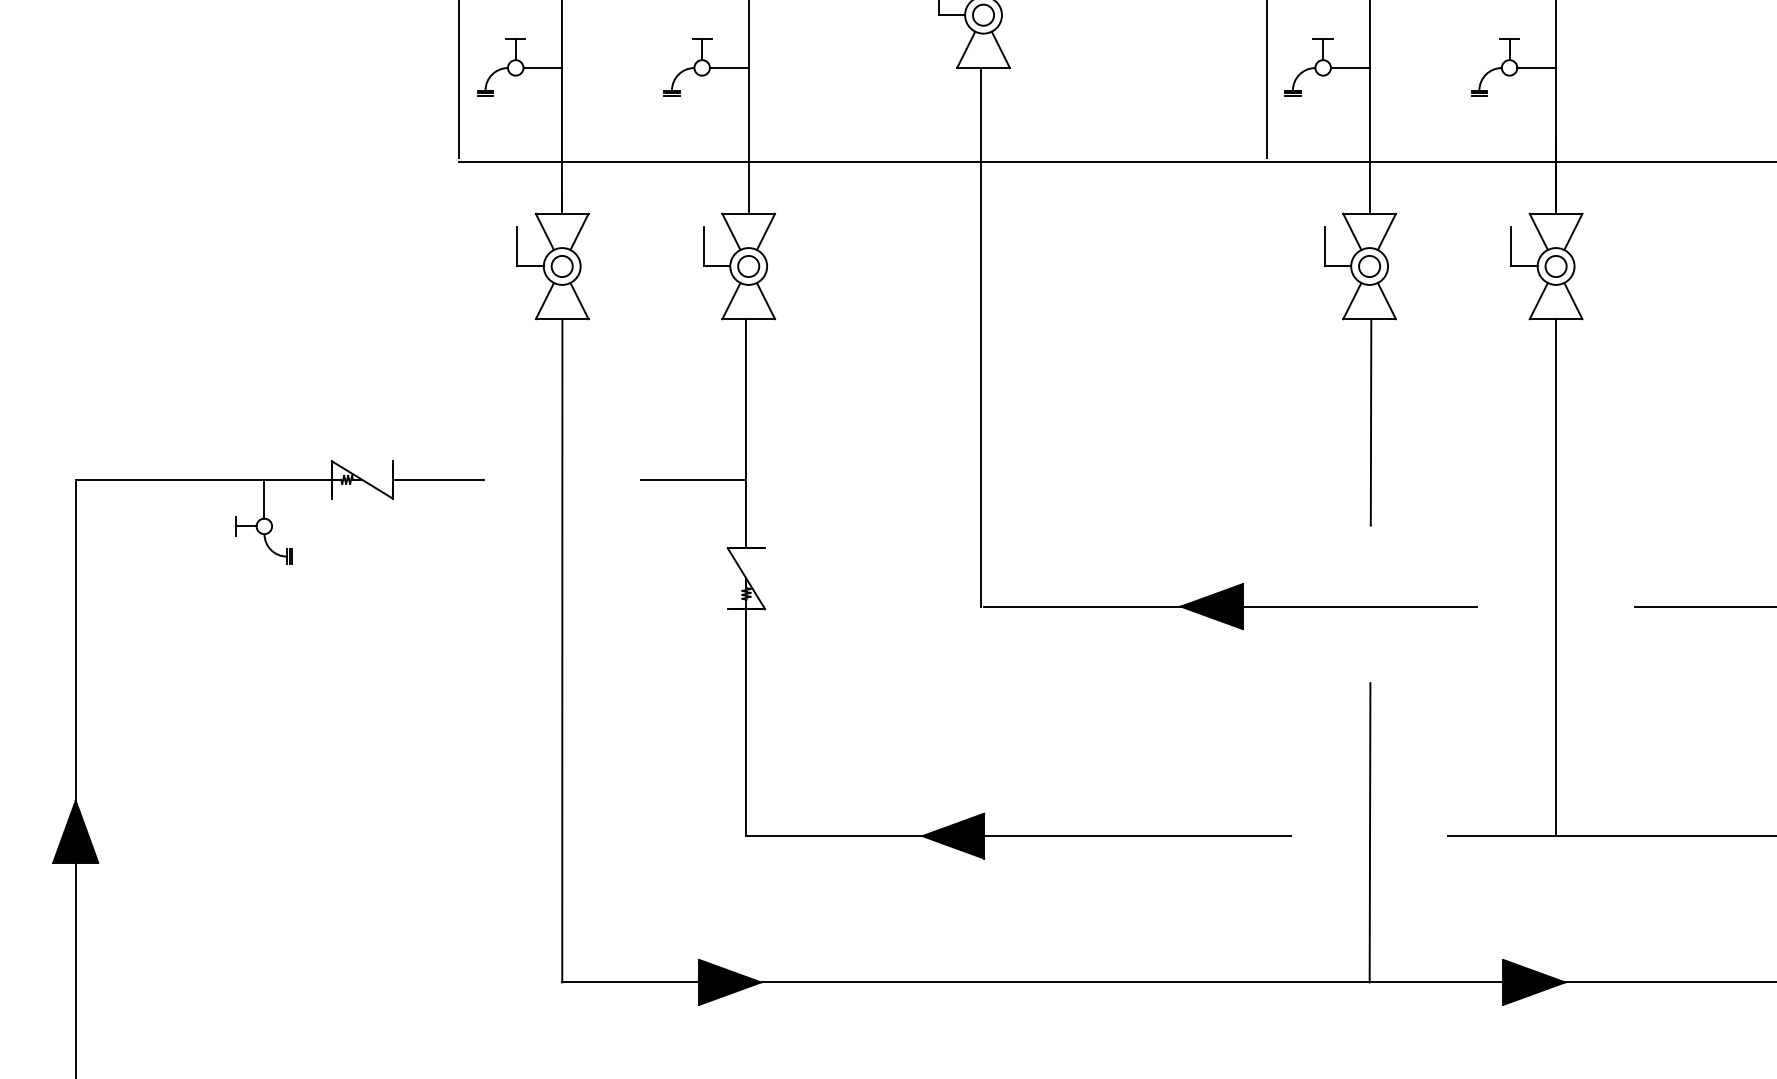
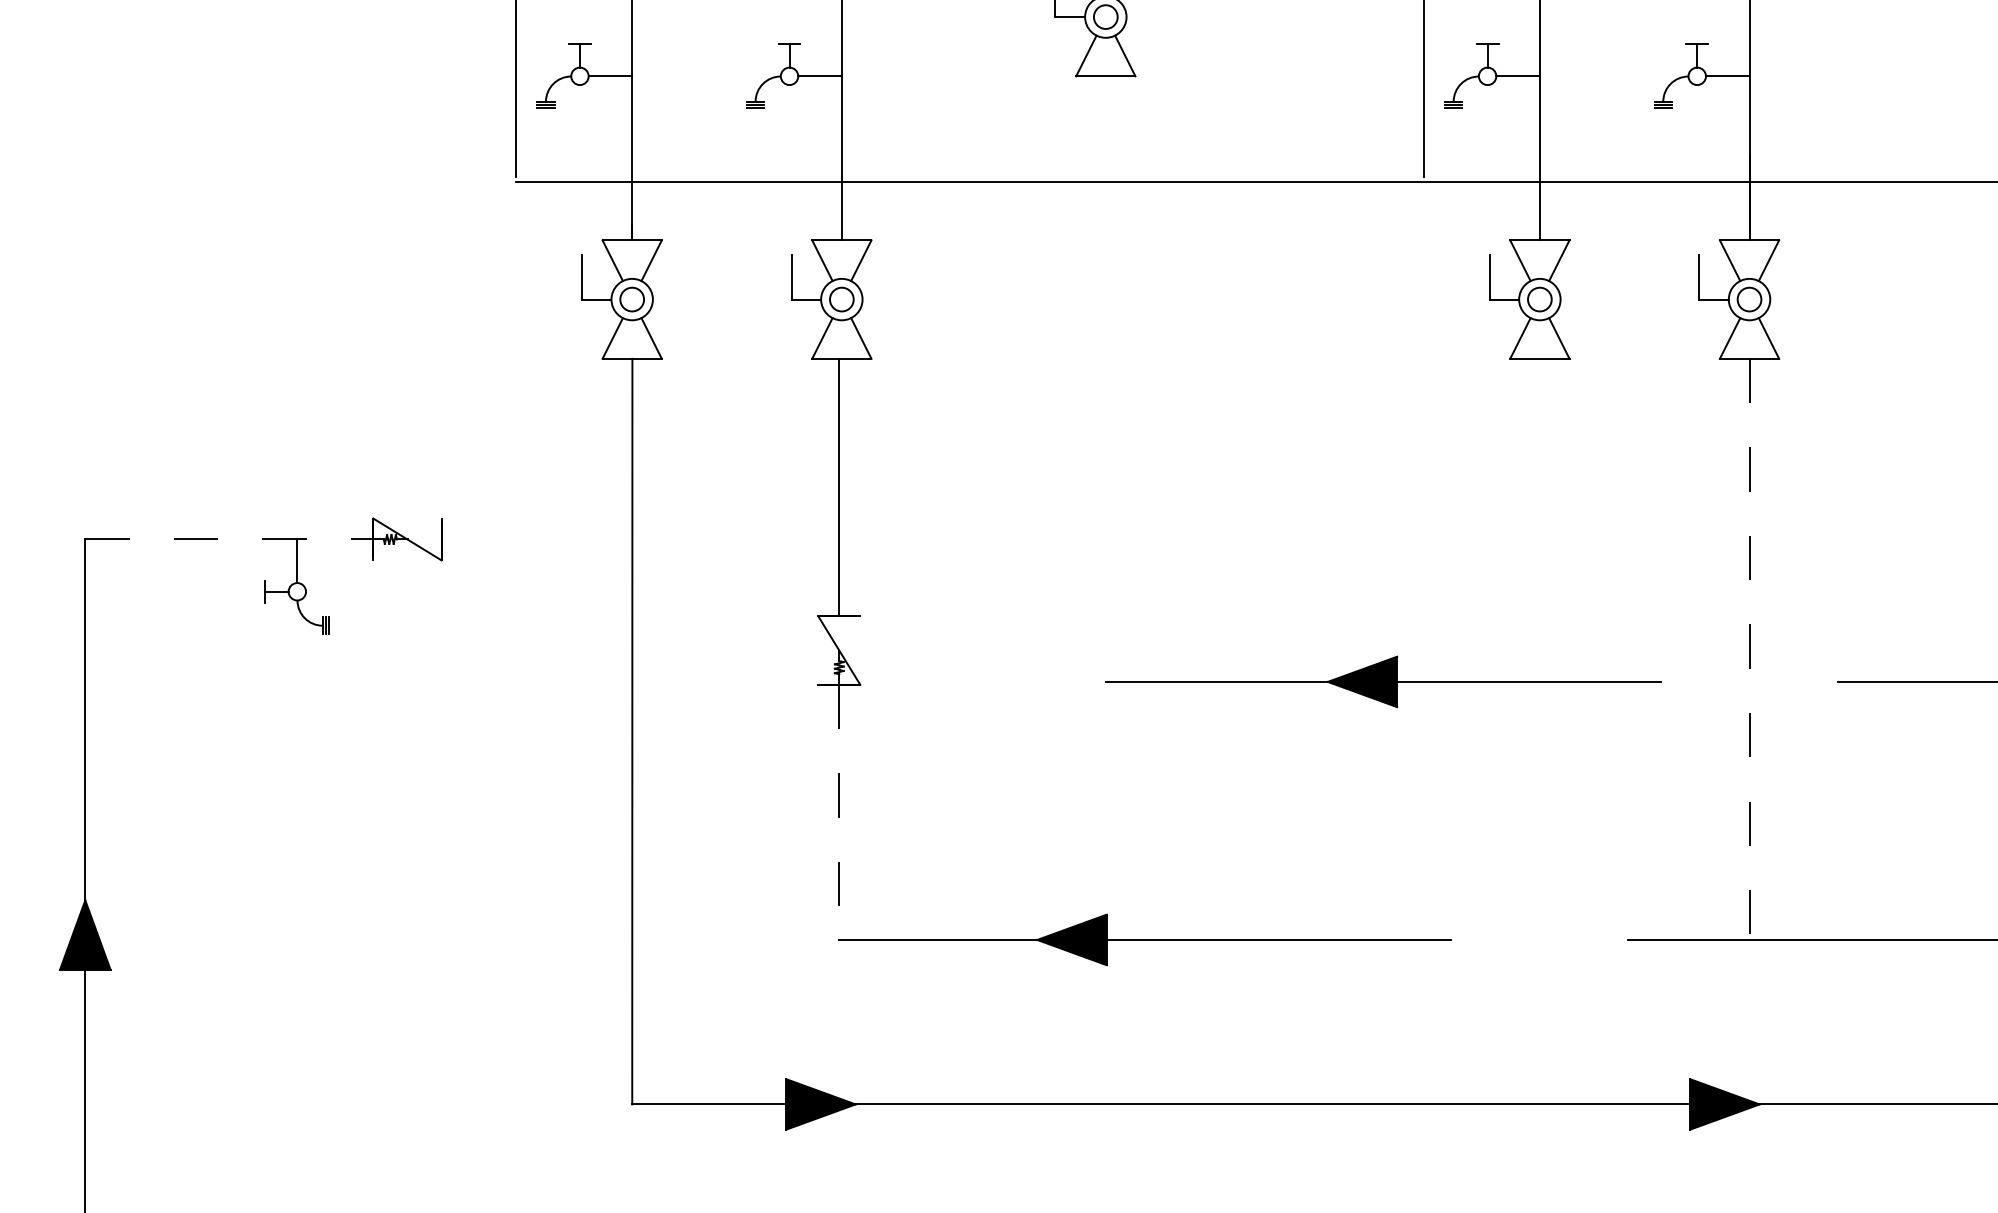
line: (980, 336) -> (1102, 378), removed
line: (1370, 422) -> (1540, 474), removed
line: (204, 479) -> (230, 539), solid -> dashed
line: (438, 479) -> (493, 539), removed
line: (693, 479) -> (779, 539), removed
line: (1556, 578) -> (1749, 650), solid -> dashed
line: (746, 722) -> (839, 812), solid -> dashed
line: (1369, 832) -> (1539, 935), removed

